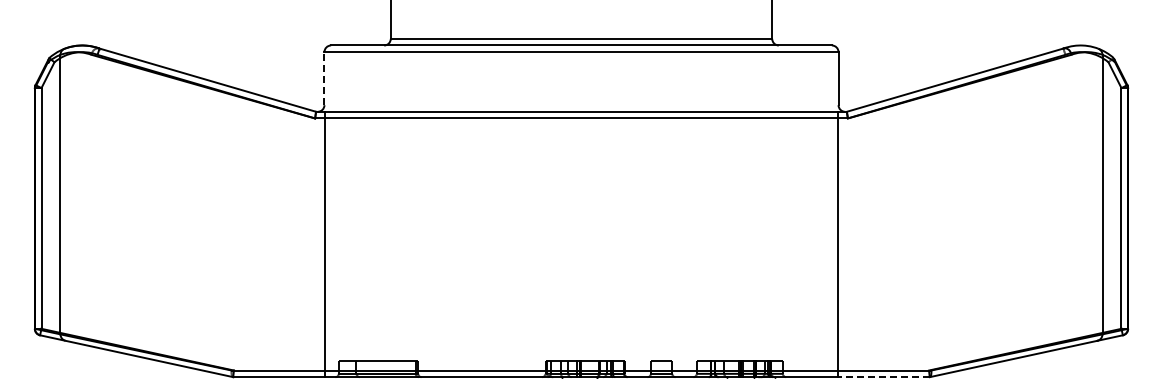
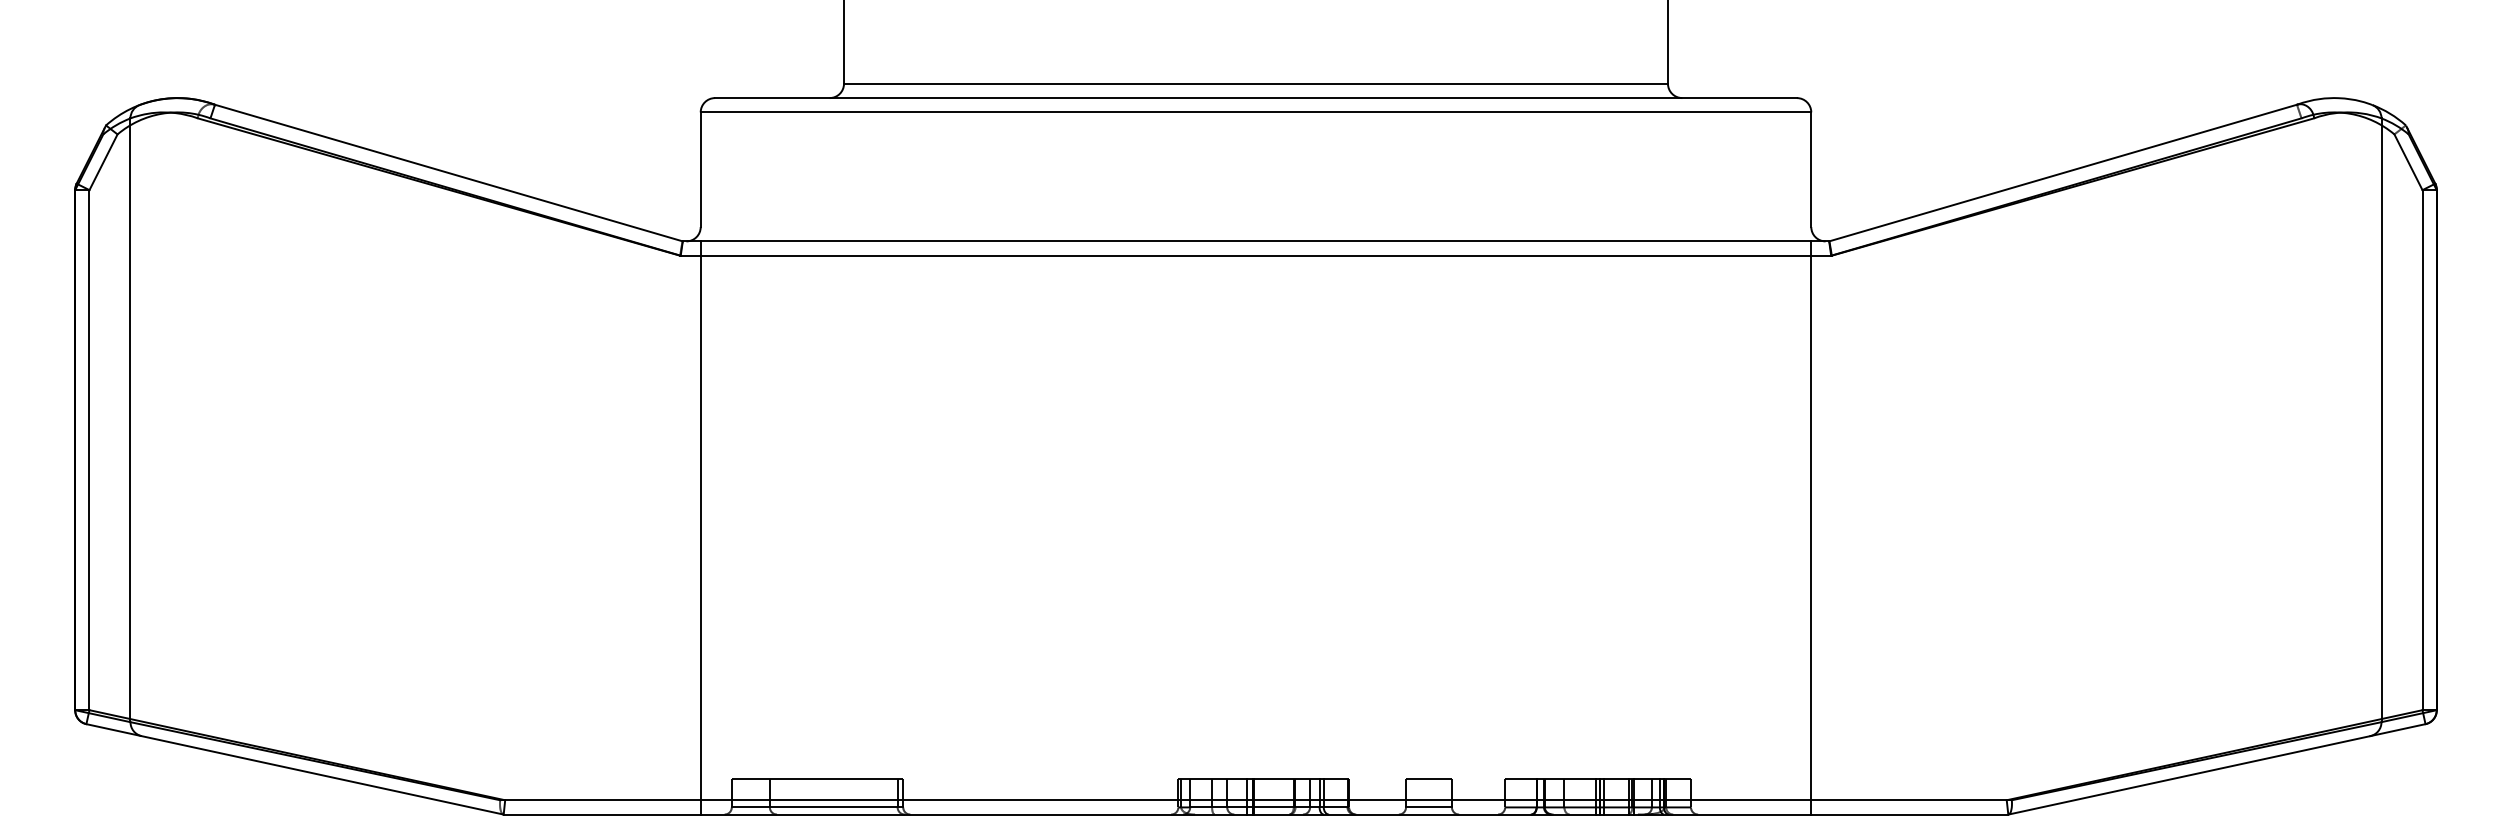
line: (324, 78) -> (700, 169), dashed -> solid
line: (884, 377) -> (1910, 815), dashed -> solid

